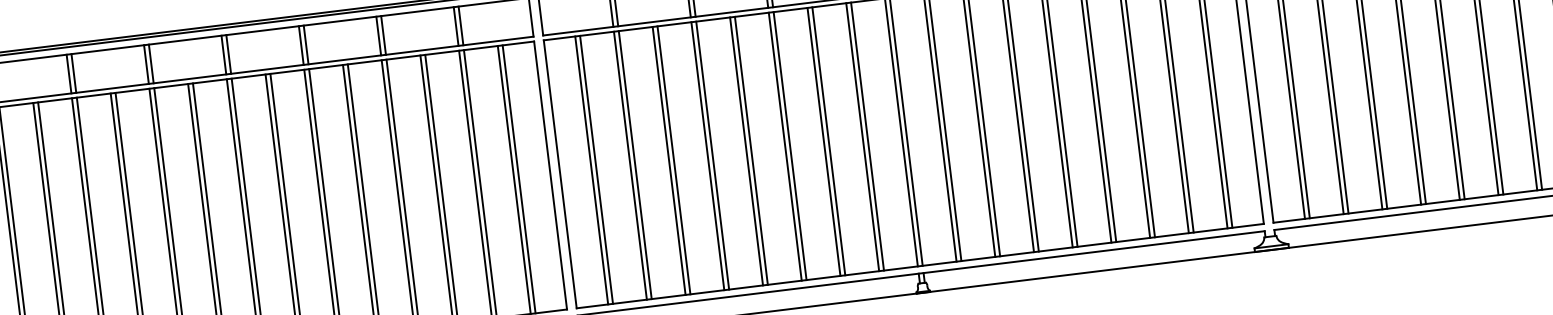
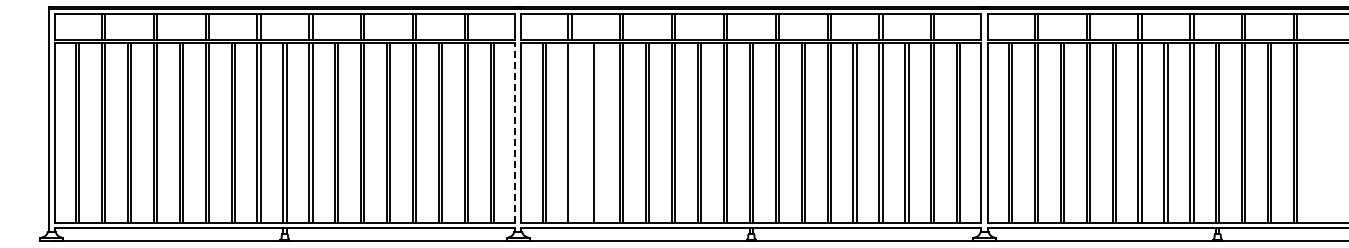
line: (673, 159) -> (597, 132), removed
line: (634, 164) -> (571, 132), removed
line: (549, 176) -> (514, 133), solid -> dashed

